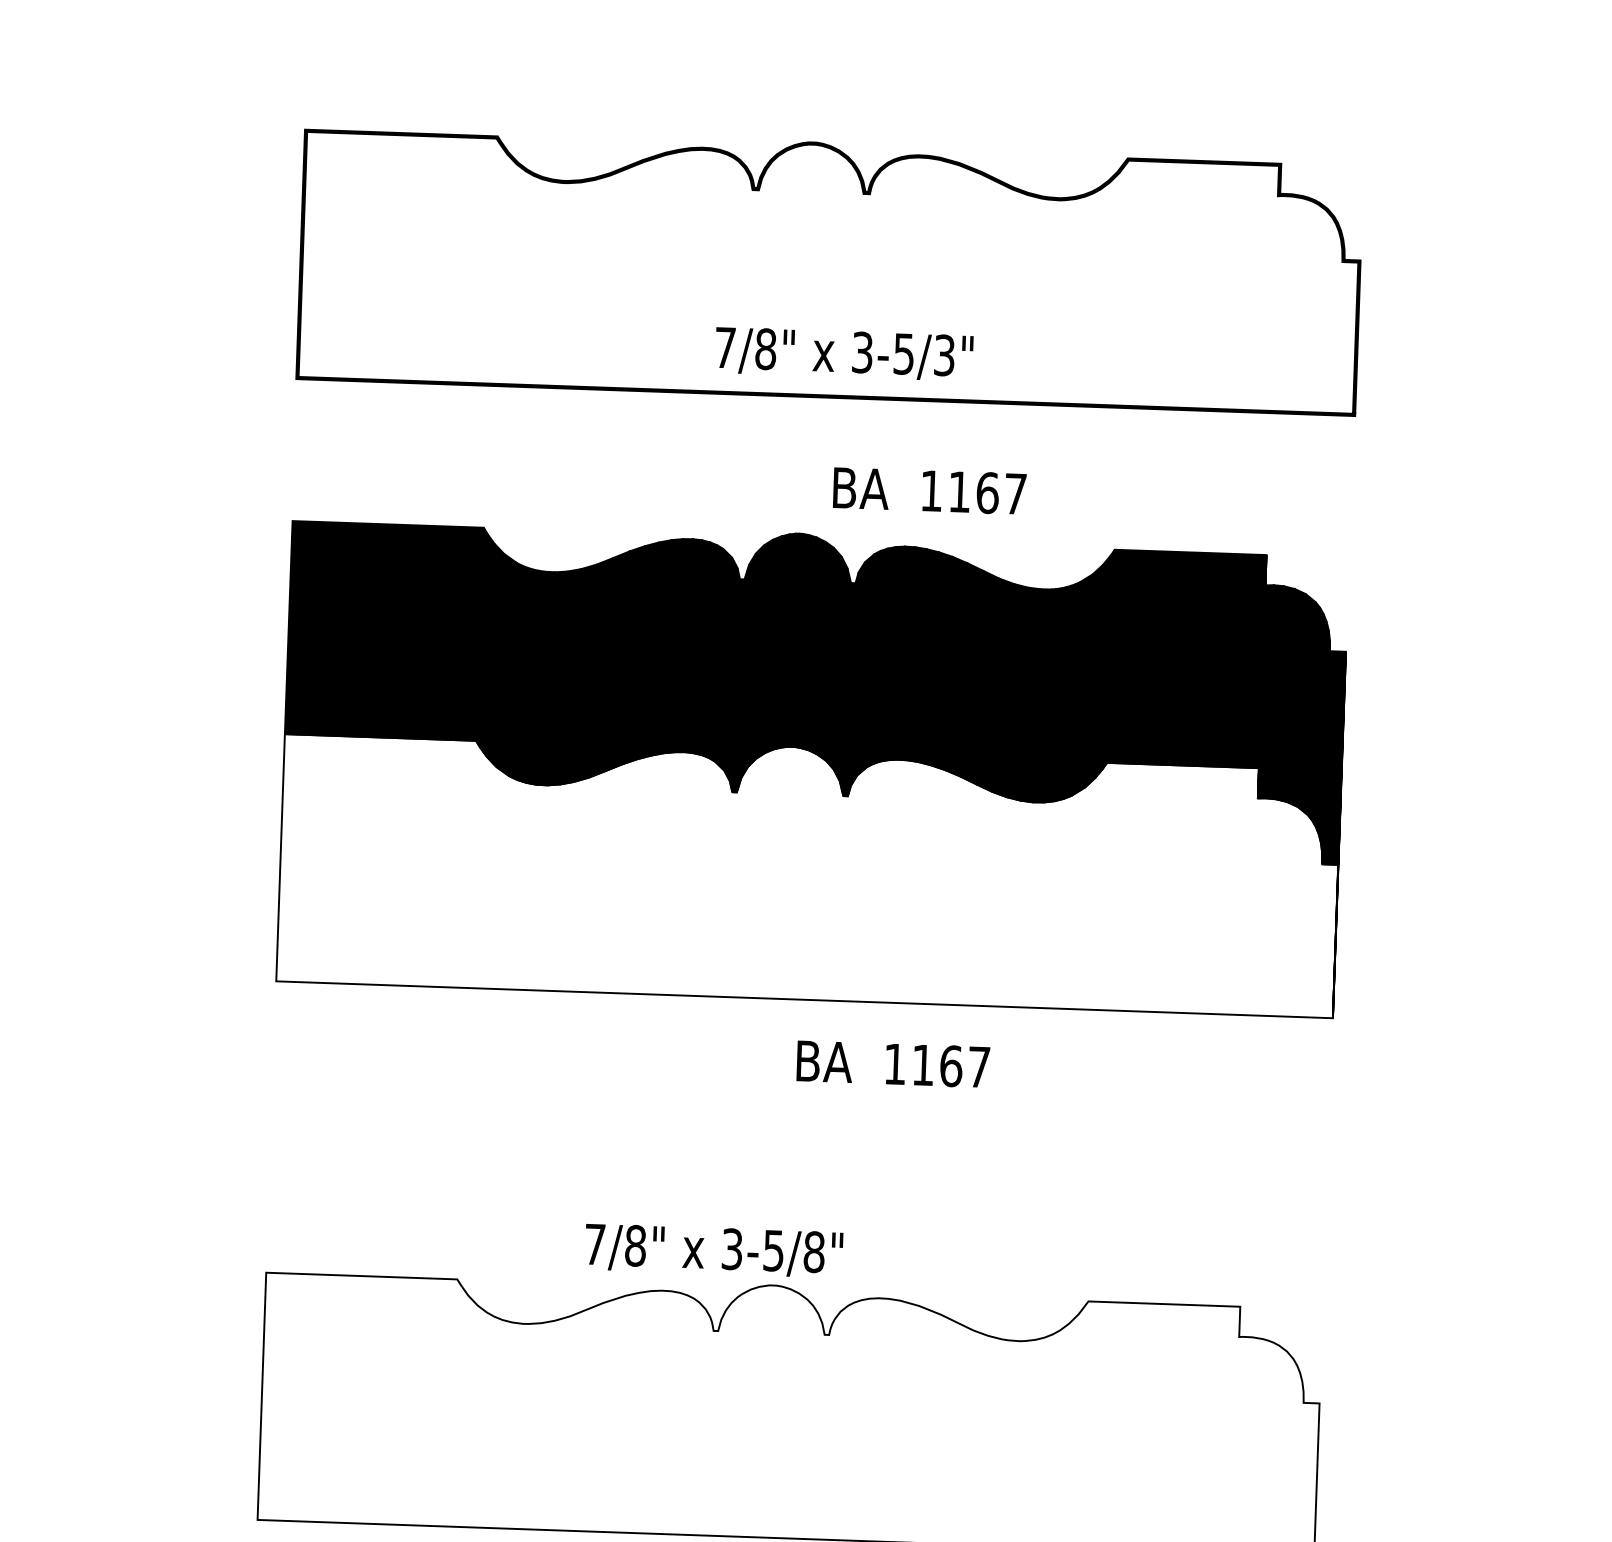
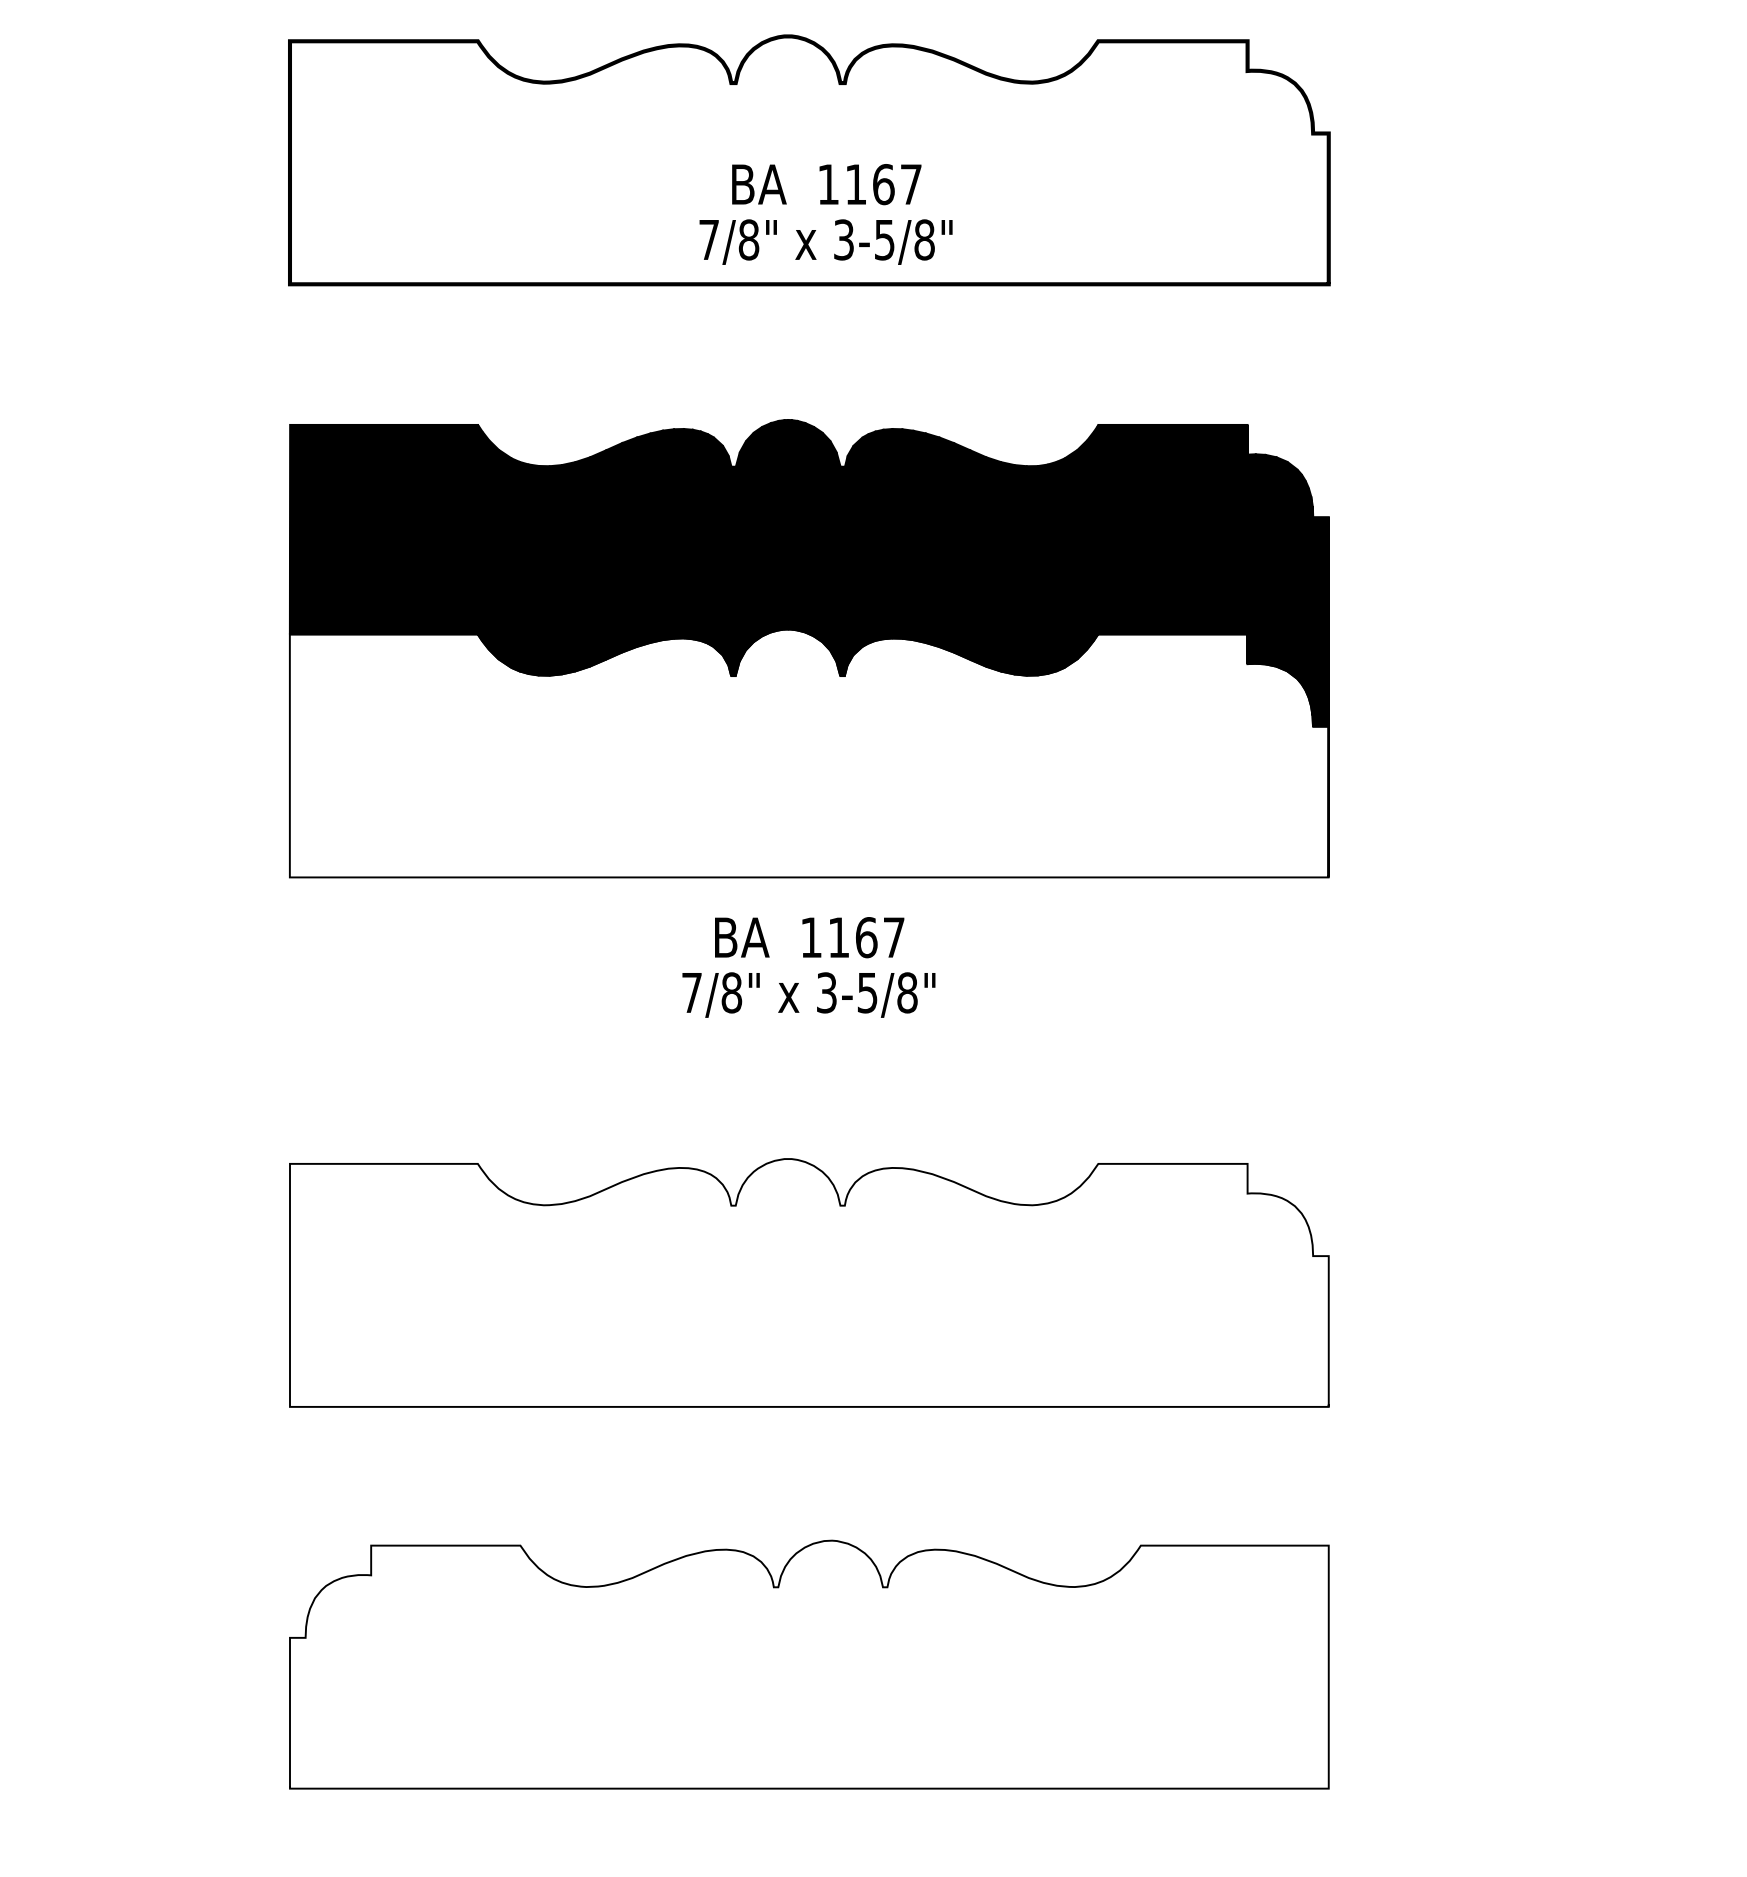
text: (944, 355) -> (924, 239), 3-5/3" -> 3-5/8"
text: (929, 490) -> (826, 184), moved
text: (893, 1064) -> (809, 937), moved
text: (713, 1250) -> (808, 994), moved

